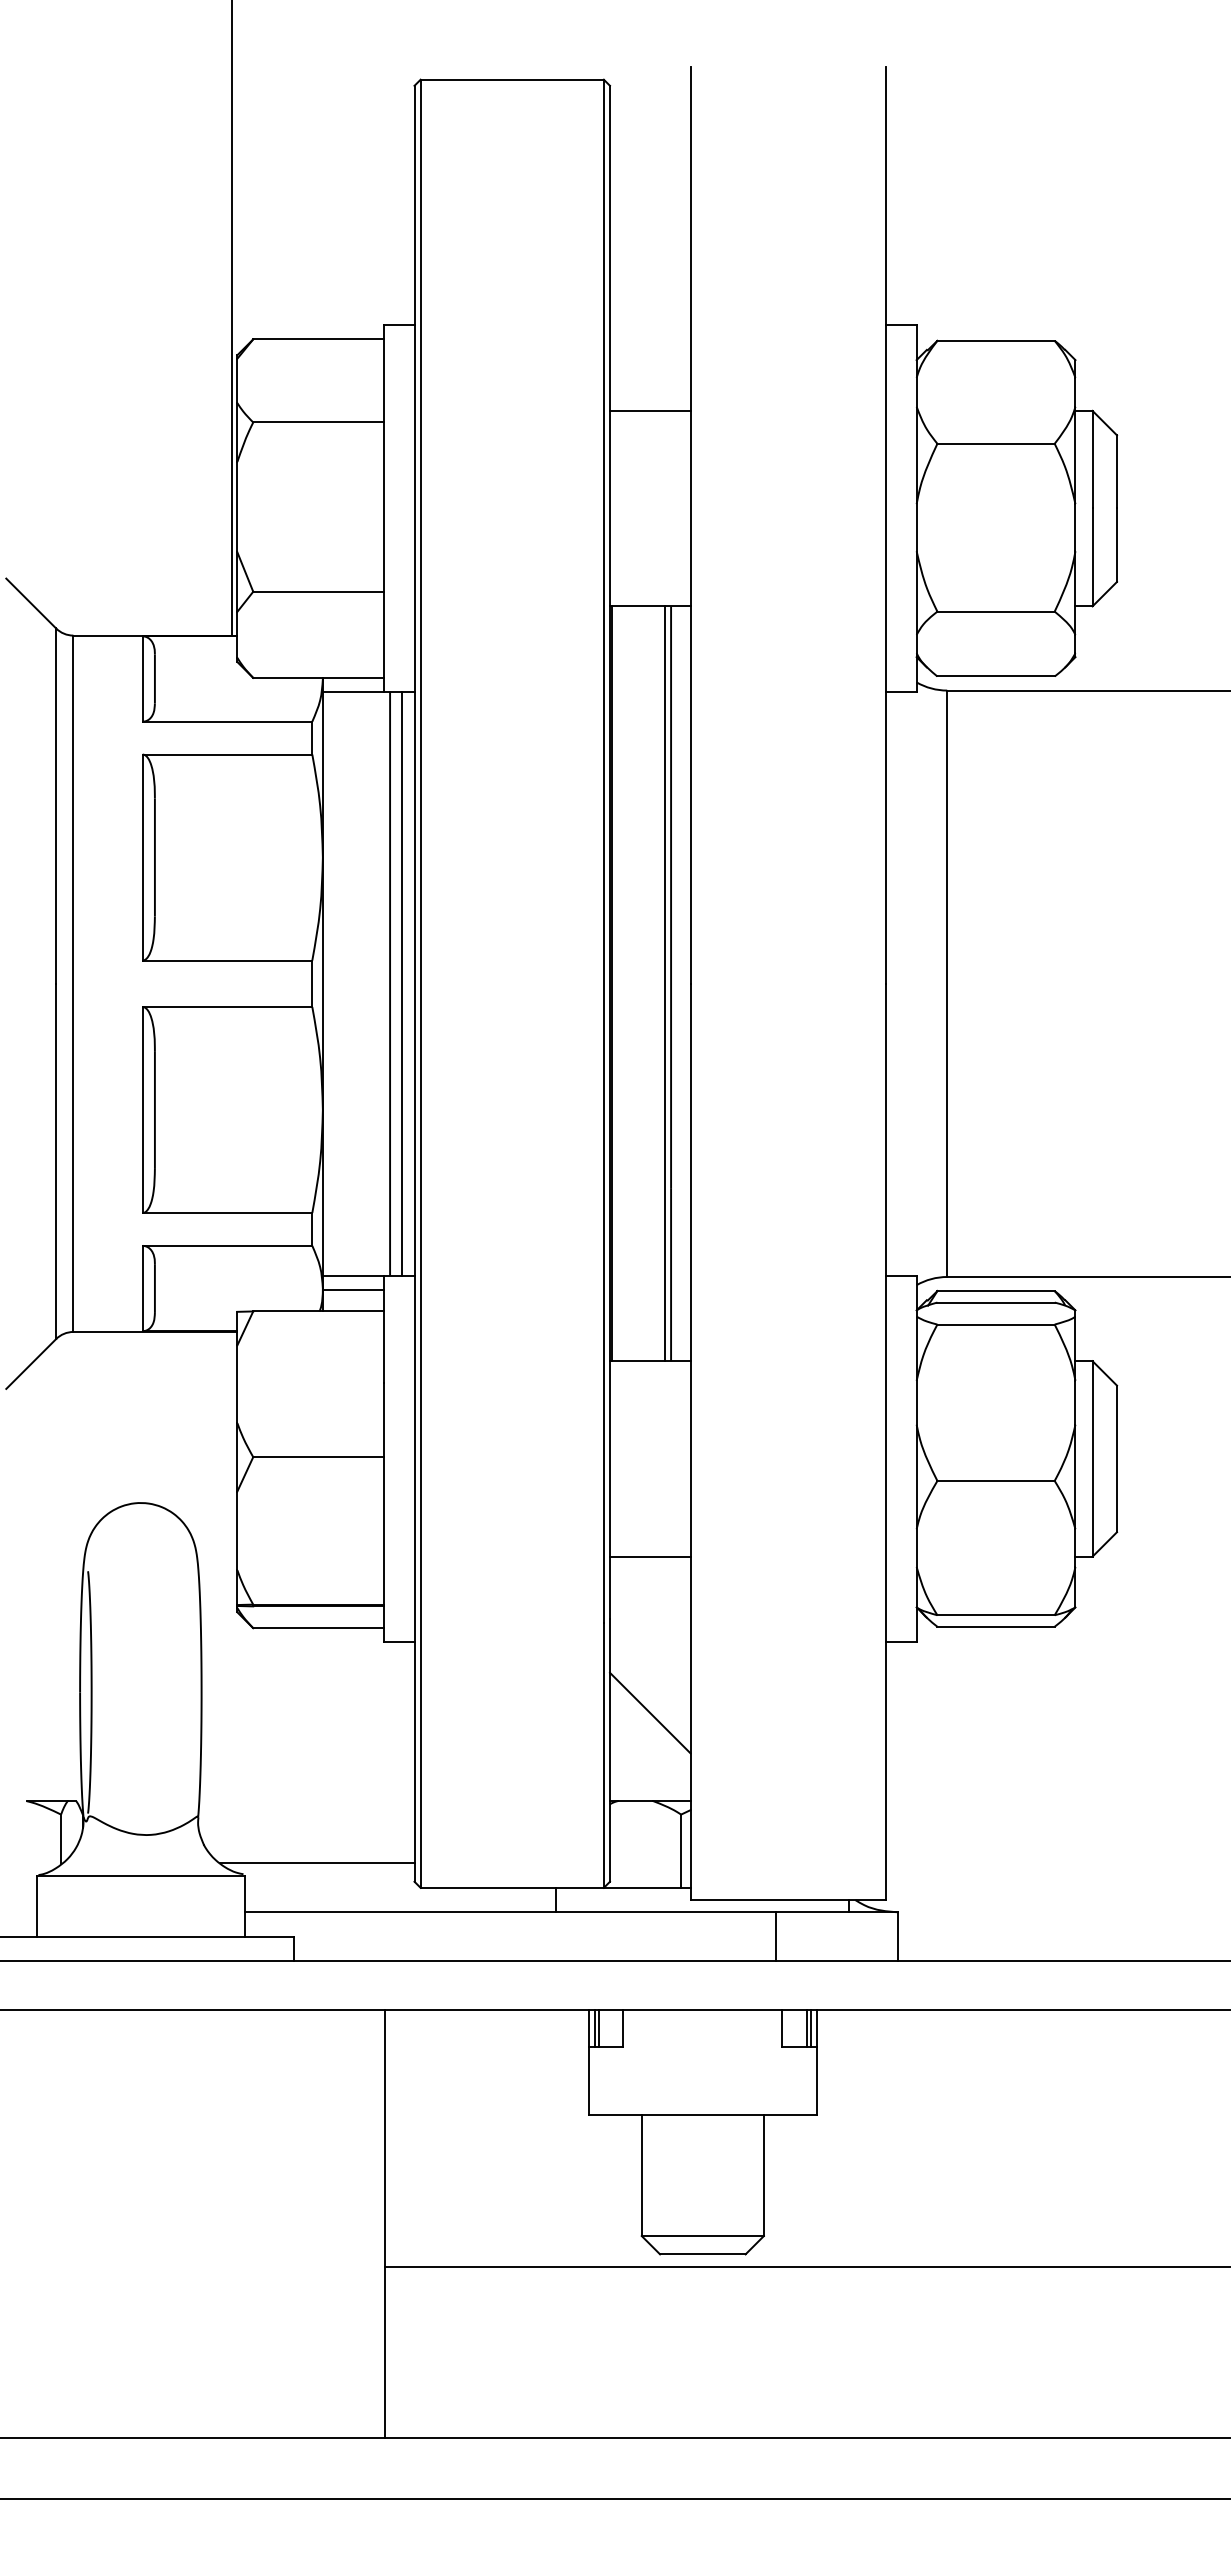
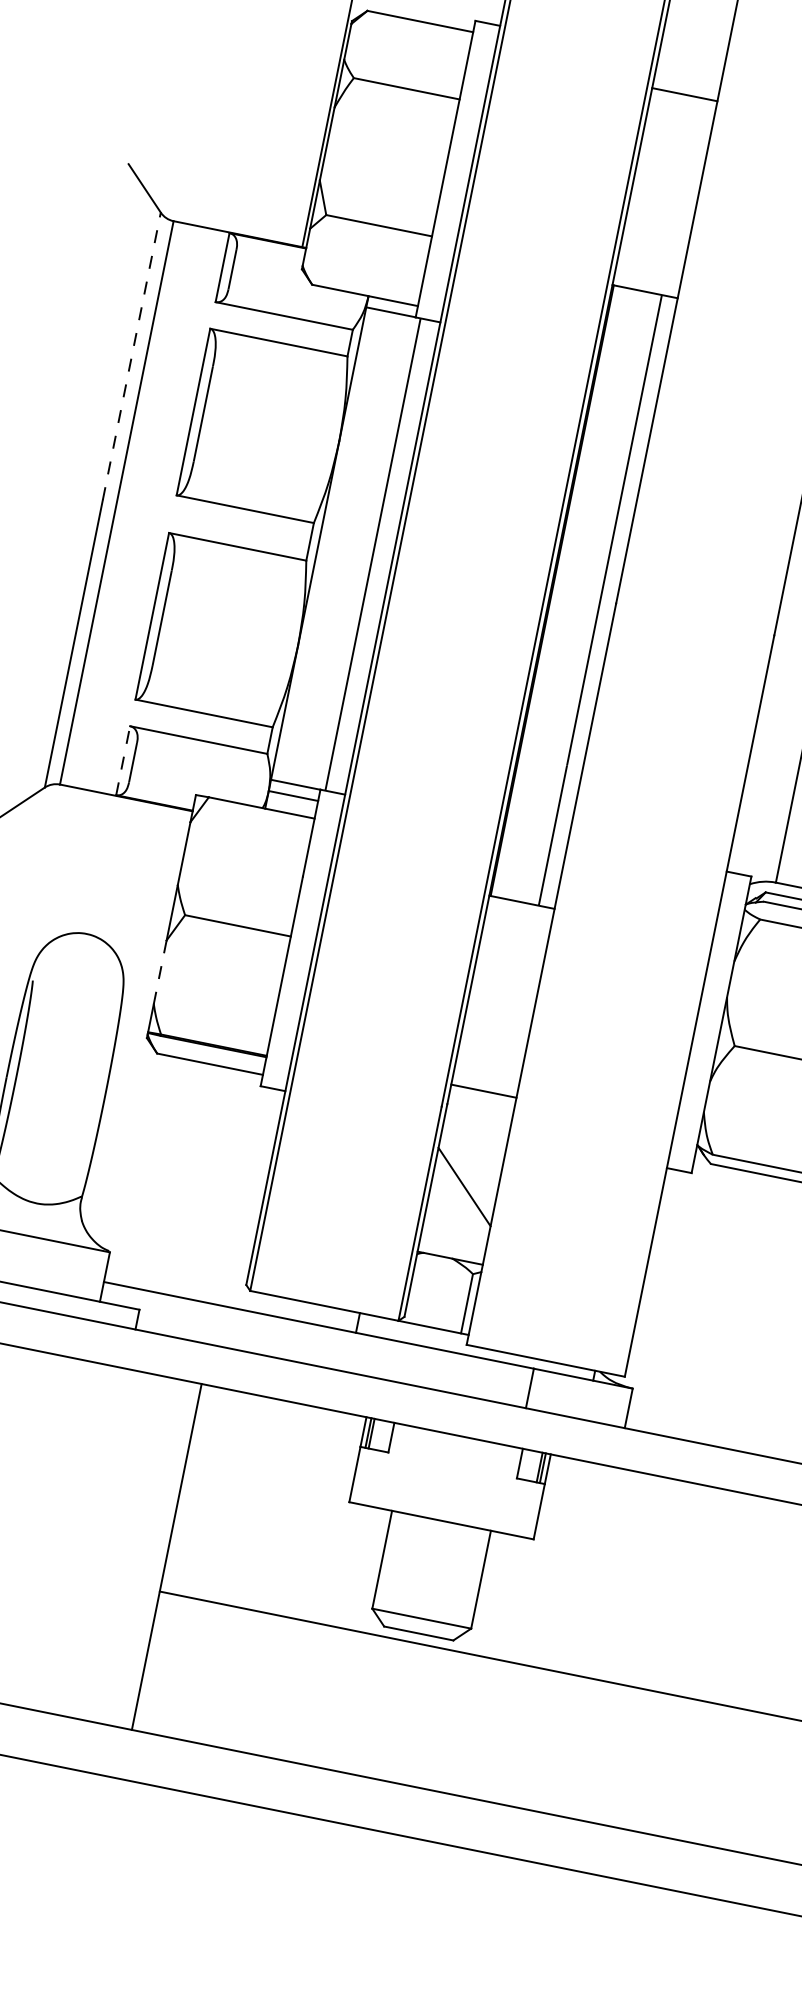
line: (650, 410) -> (685, 94), moved
line: (56, 806) -> (132, 356), solid -> dashed
line: (402, 983) -> (383, 556), removed
line: (664, 983) -> (595, 599), removed
line: (142, 1288) -> (123, 760), solid -> dashed
line: (237, 1531) -> (160, 972), solid -> dashed
line: (650, 1556) -> (484, 1091), moved
line: (317, 1863) -> (170, 1254), removed

